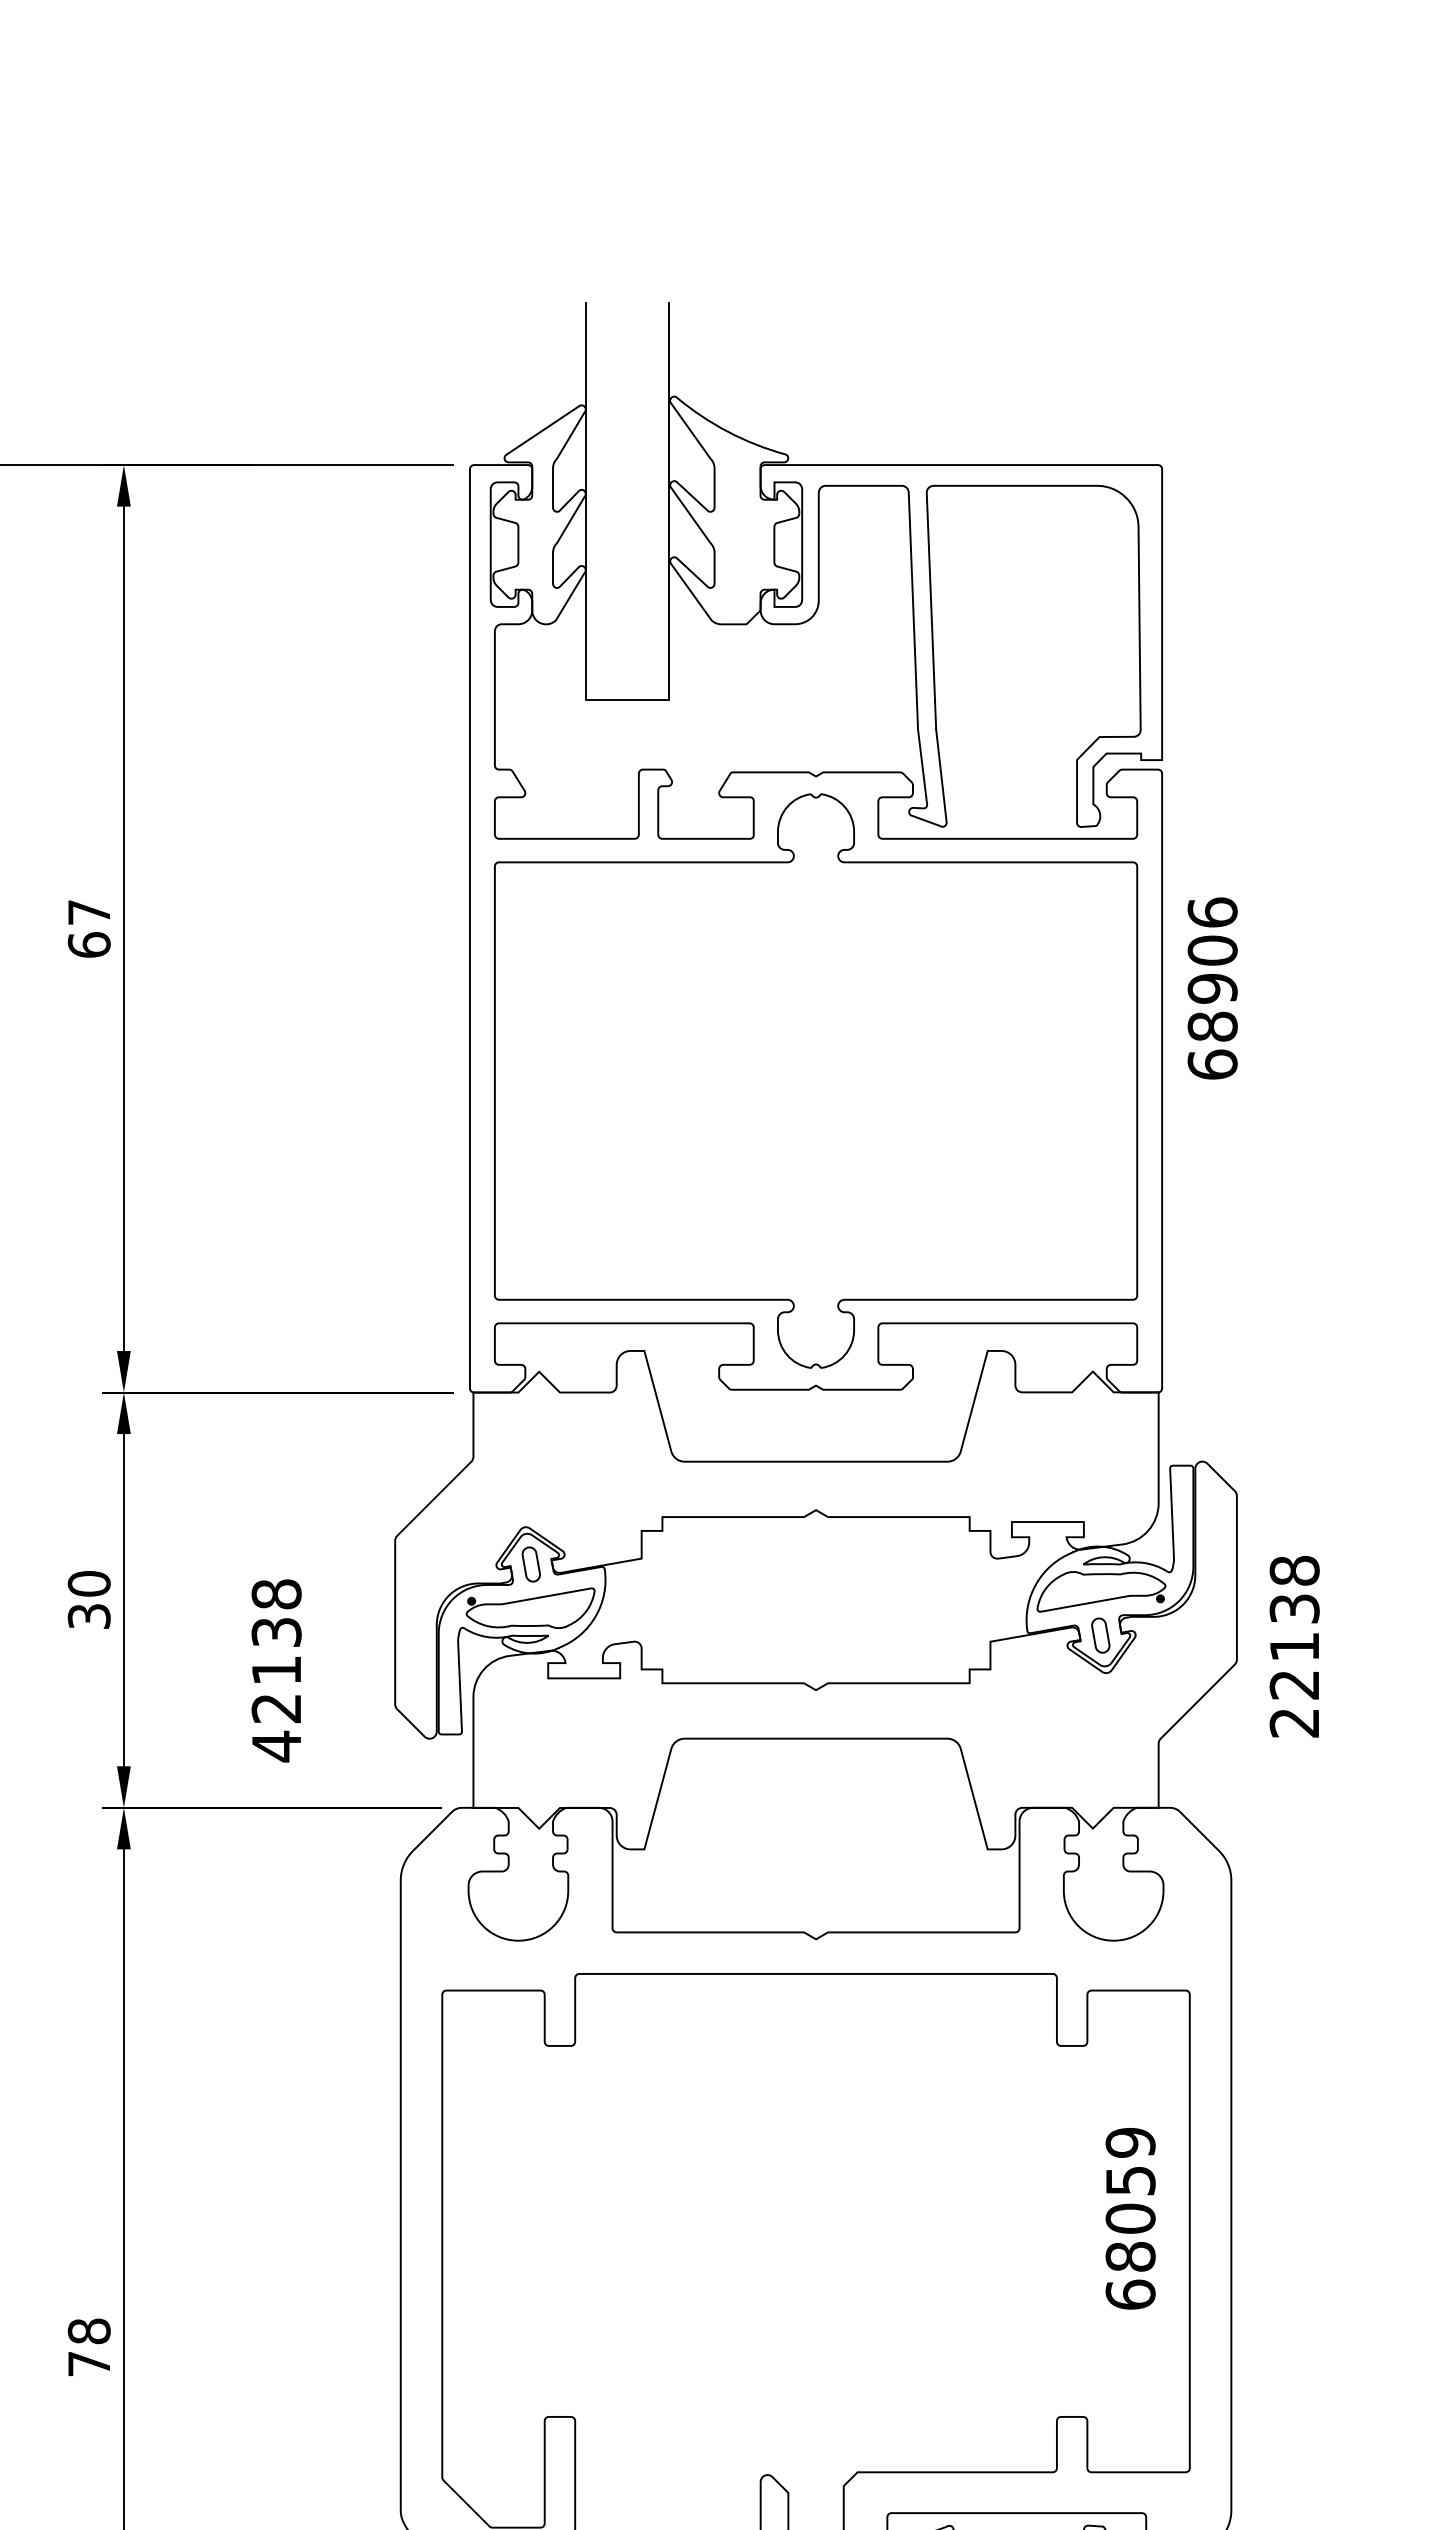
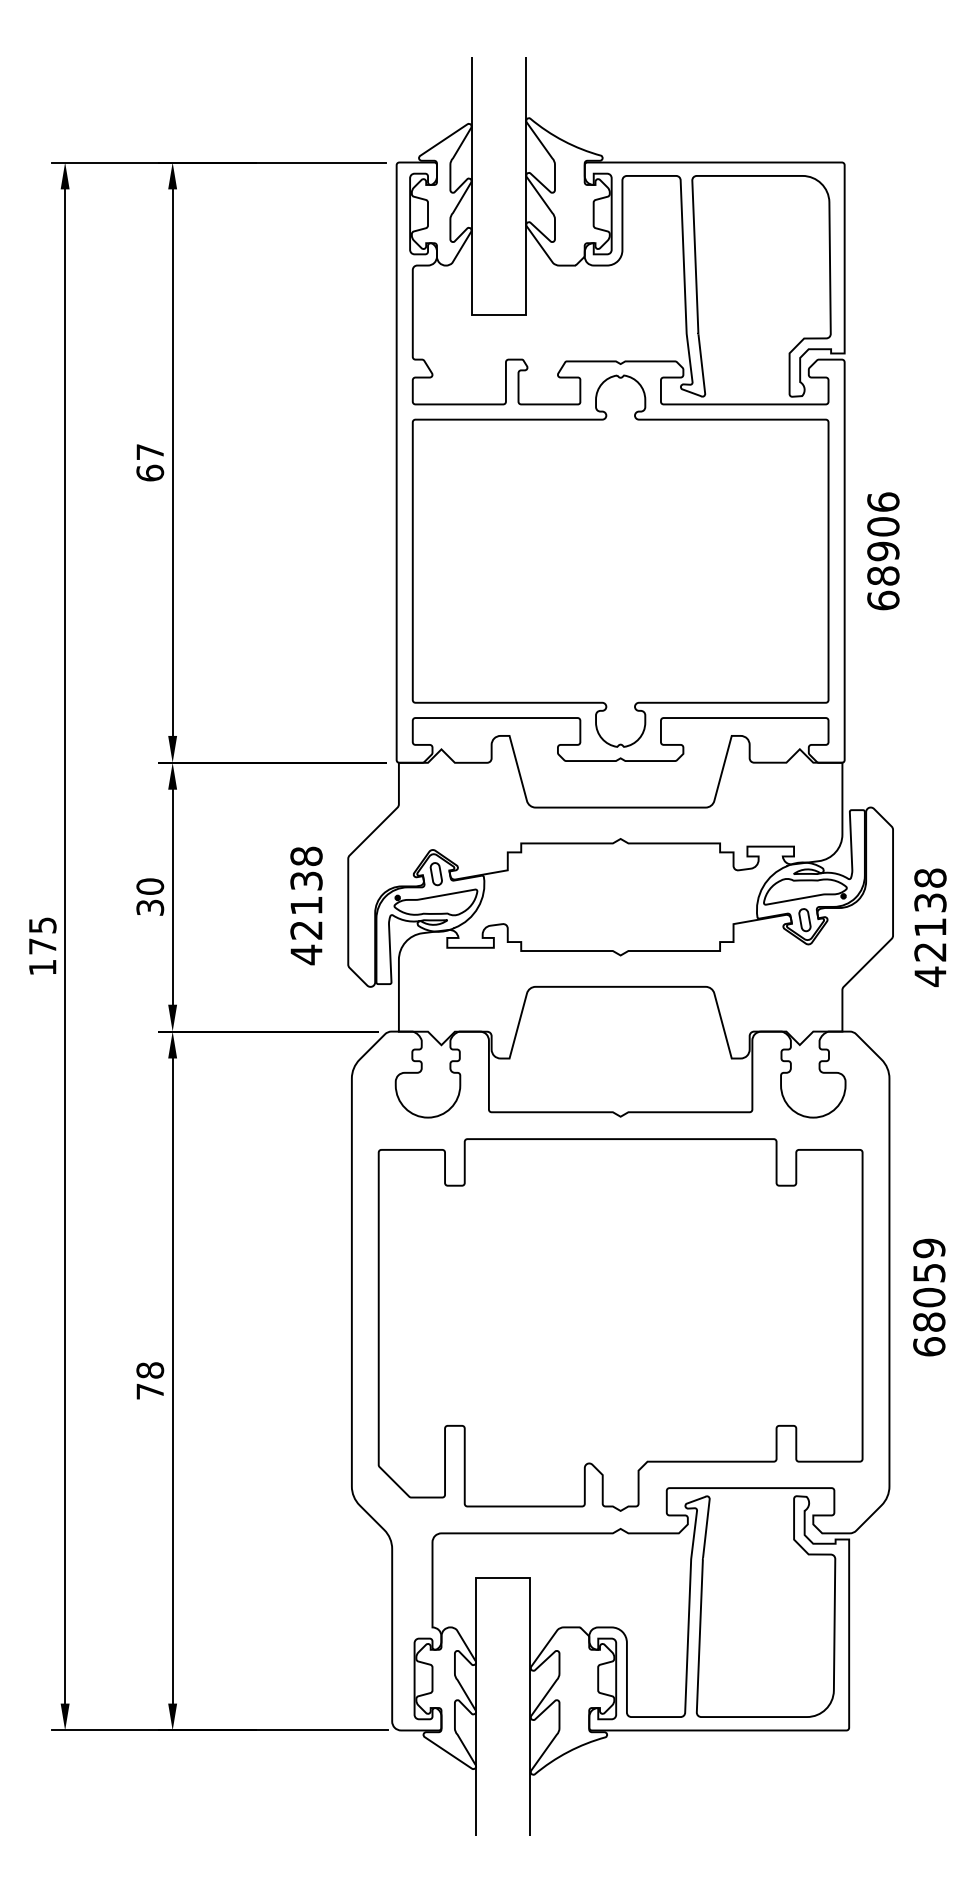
text: (1212, 988) -> (883, 551), moved
text: (276, 1670) -> (306, 905), moved
text: (1294, 1722) -> (930, 976), 22138 -> 42138
text: (1130, 2218) -> (929, 1297), moved

